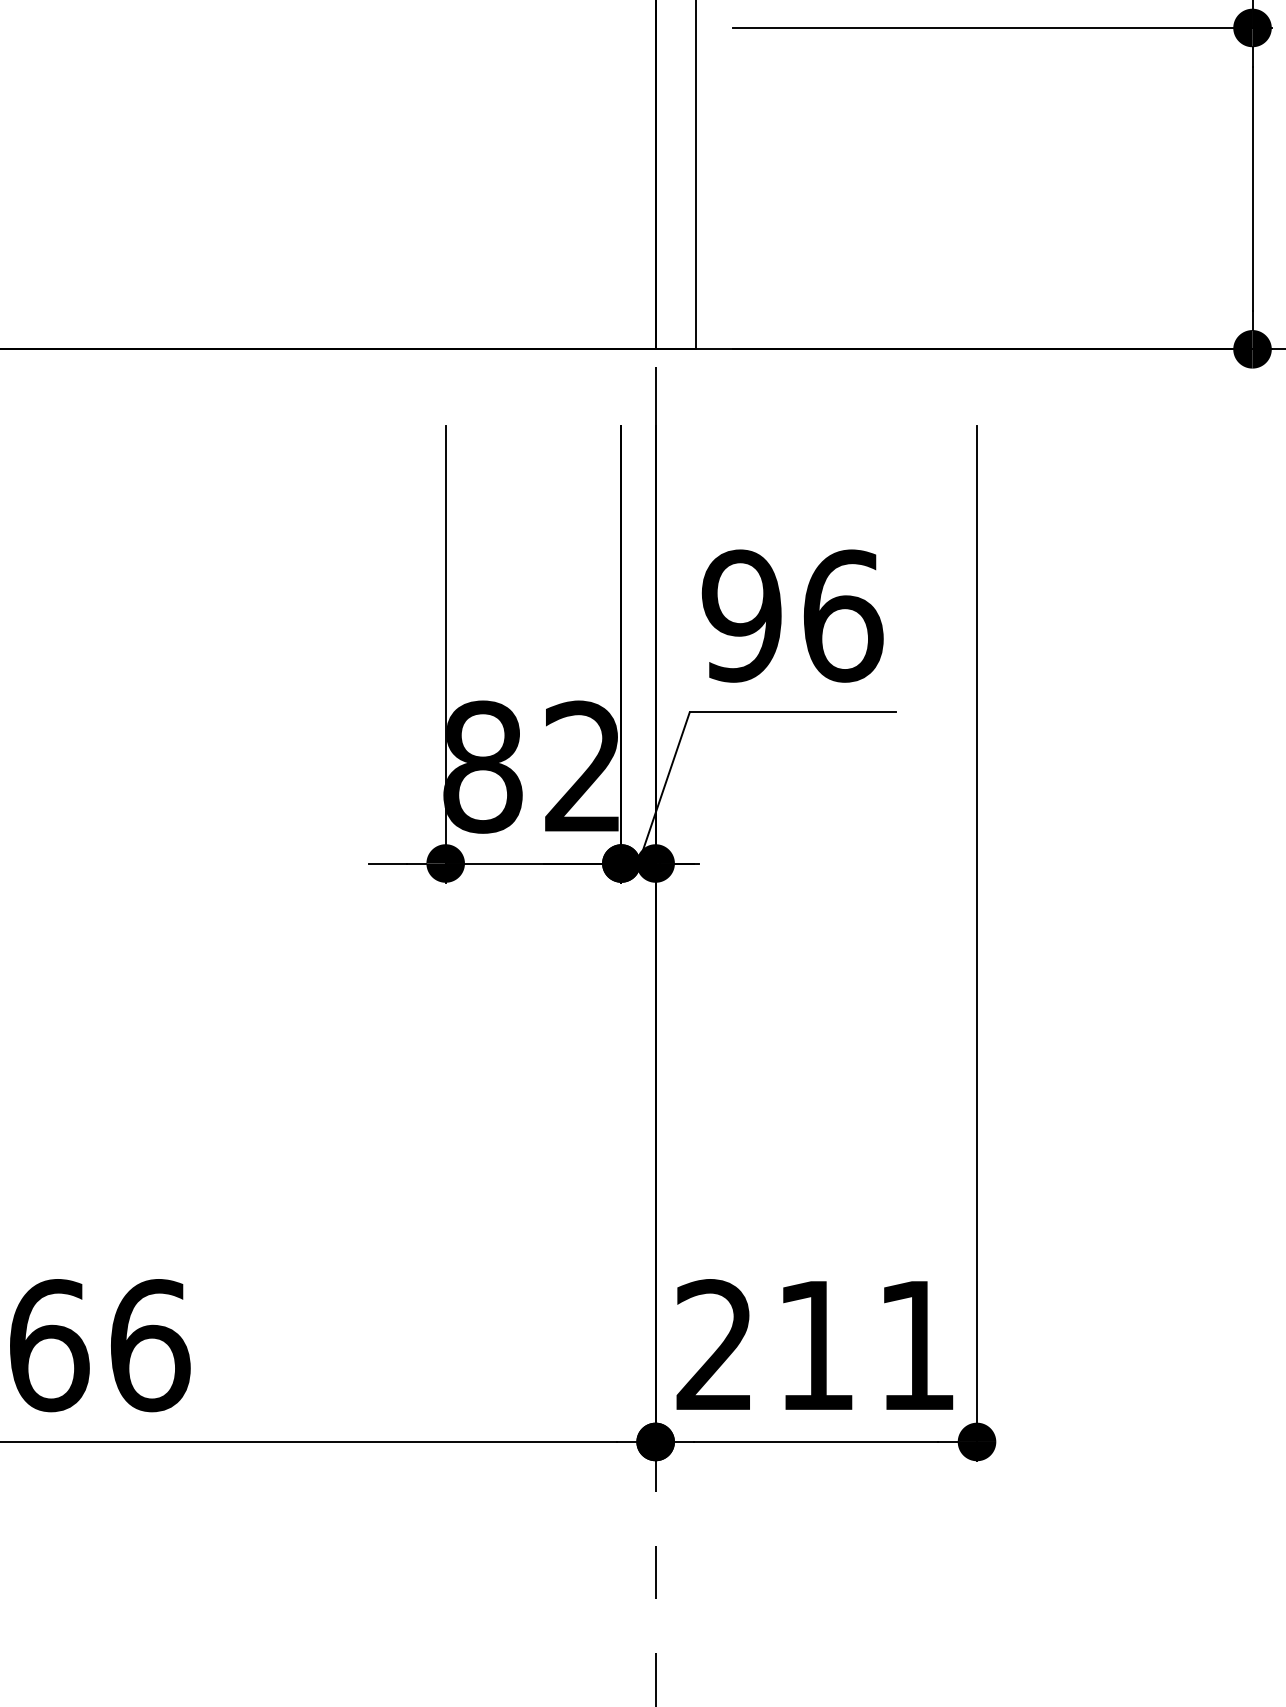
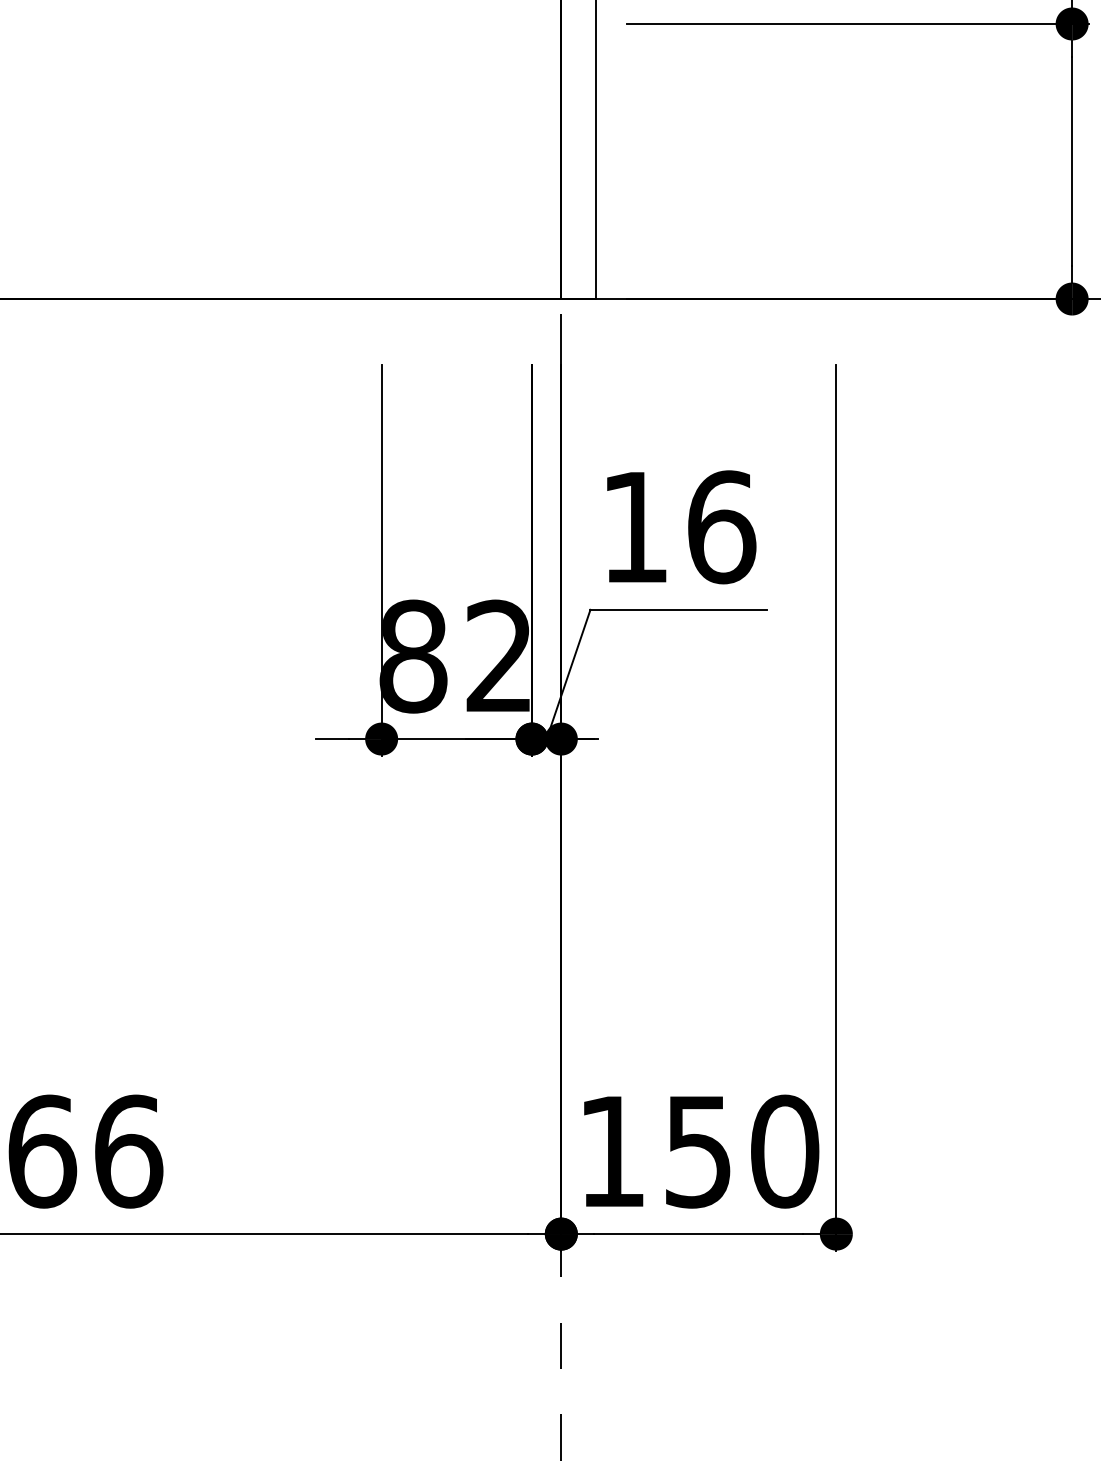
text: (741, 615) -> (634, 526), 96 -> 16
text: (816, 1345) -> (698, 1151), 211 -> 150

